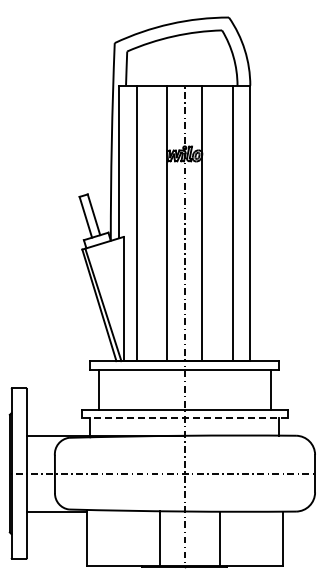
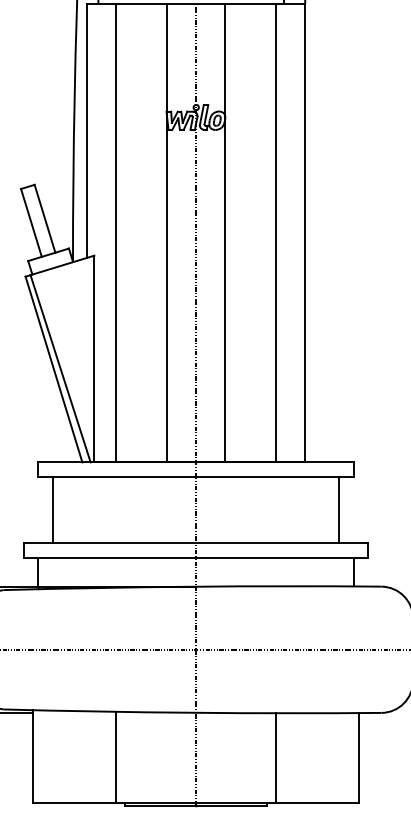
line: (184, 418) -> (195, 557), dashed -> solid
line: (159, 537) -> (115, 756), moved
line: (219, 538) -> (275, 757), moved

